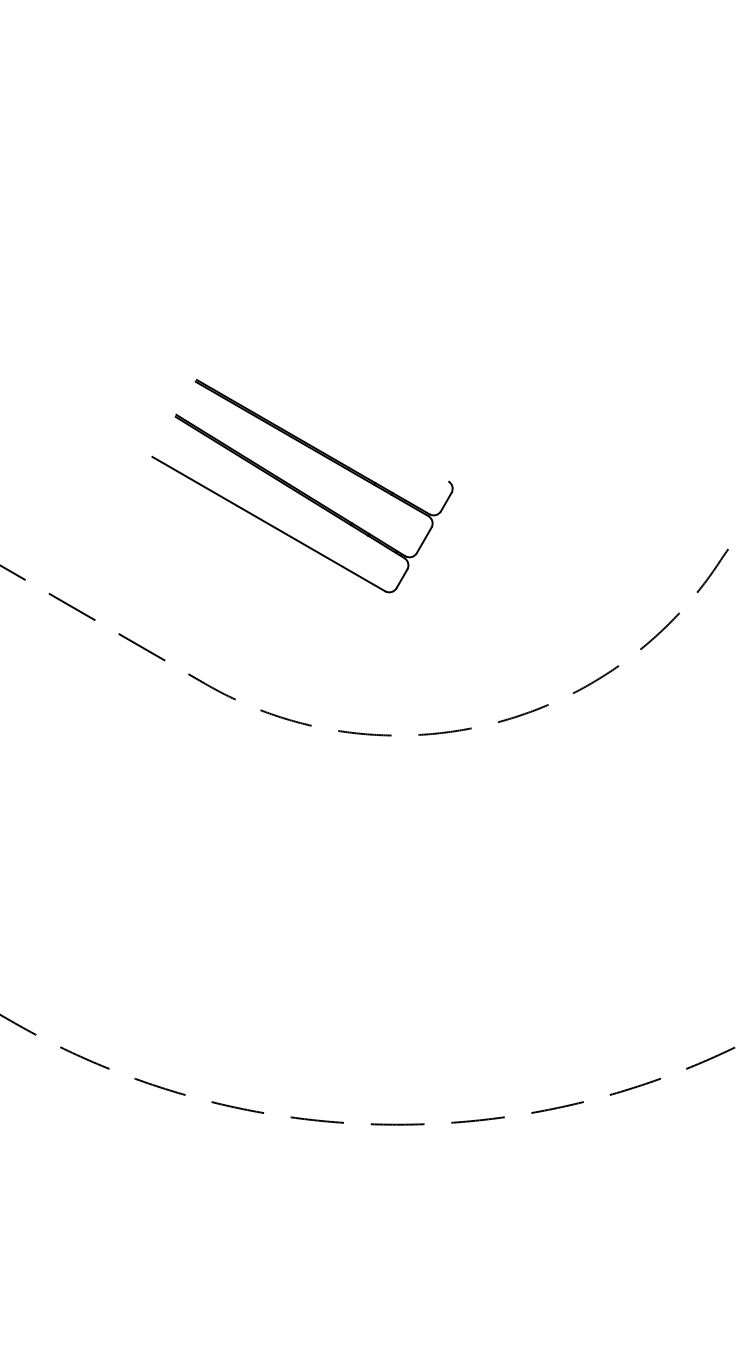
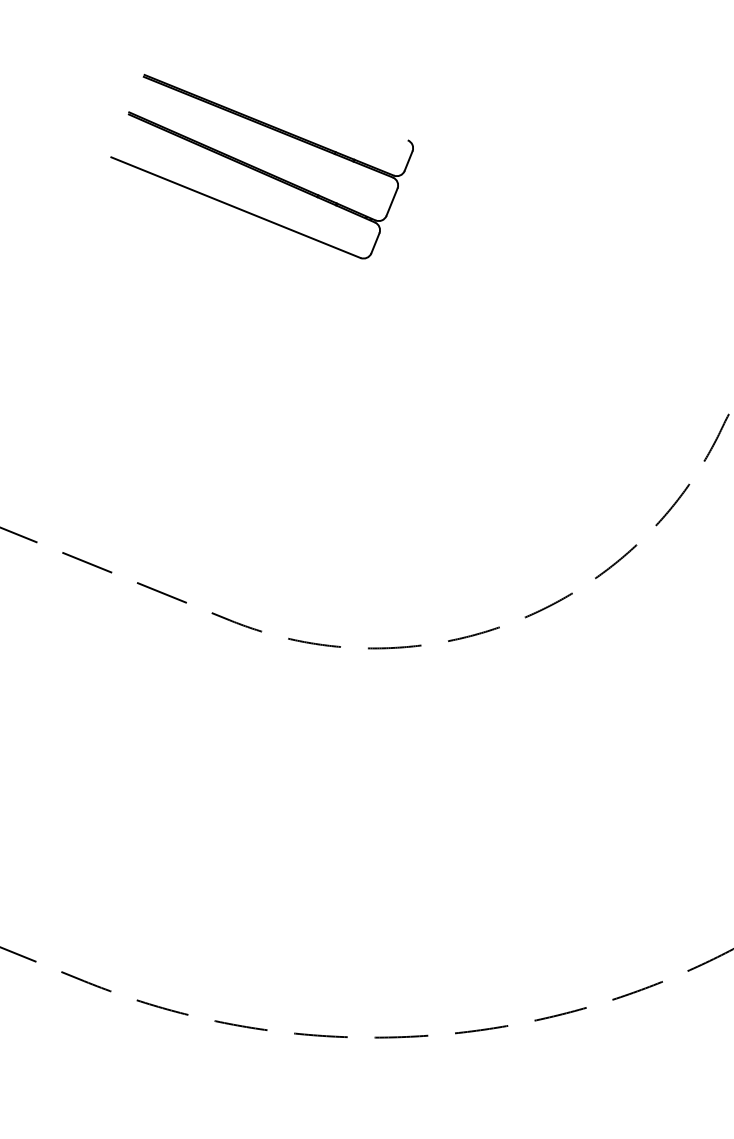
part: (302, 485) -> (263, 164), moved

